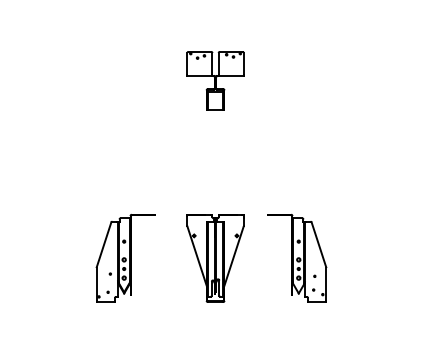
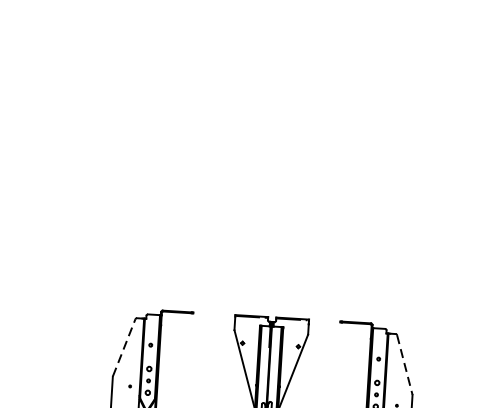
part: (215, 80) -> (282, 142), removed
line: (104, 244) -> (124, 347), solid -> dashed
line: (319, 245) -> (405, 365), solid -> dashed

